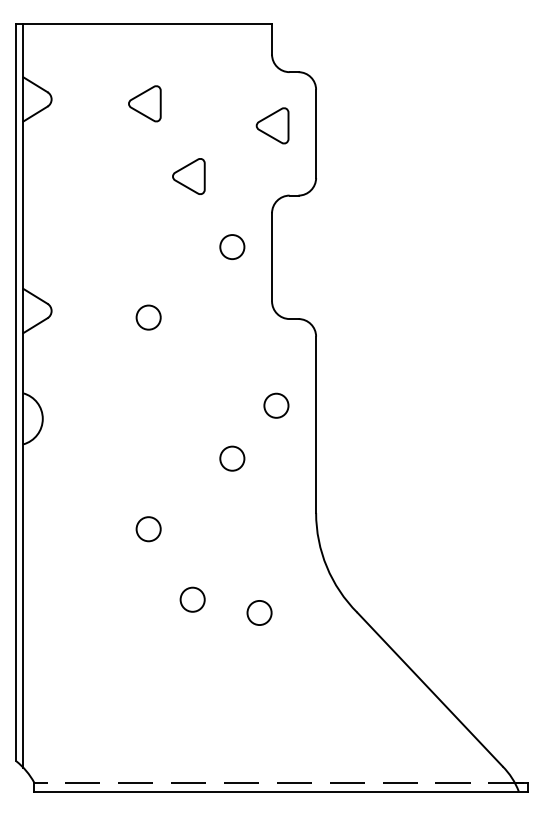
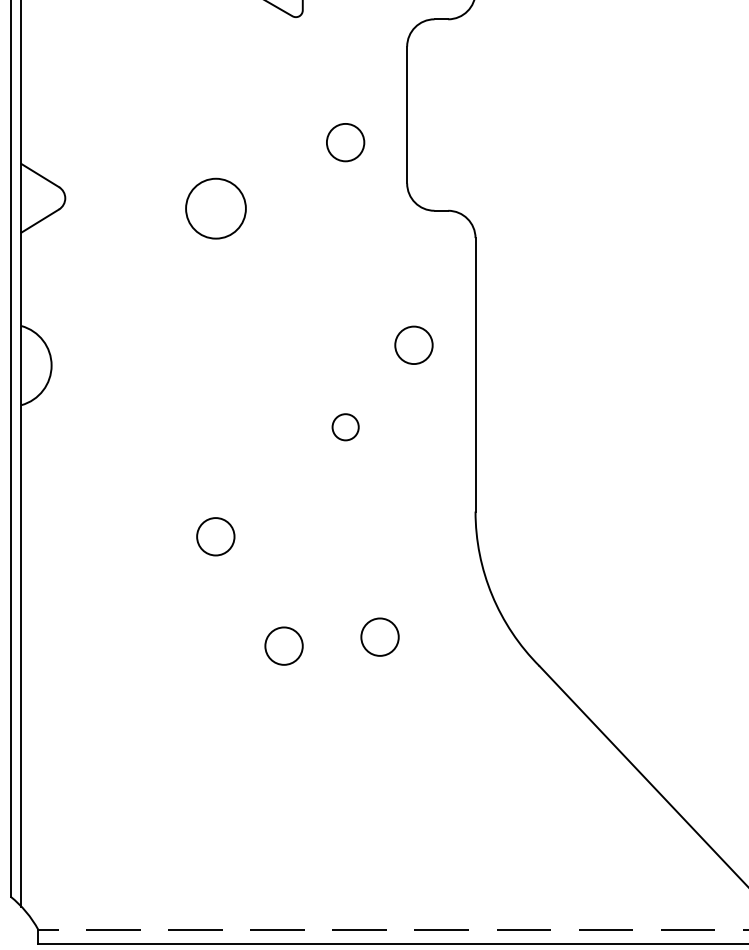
circle: (232, 246) -> (345, 141), moved
circle: (148, 317) -> (215, 208), size x1.6
circle: (232, 458) -> (345, 427), size x0.7
circle: (259, 612) -> (379, 636), moved

